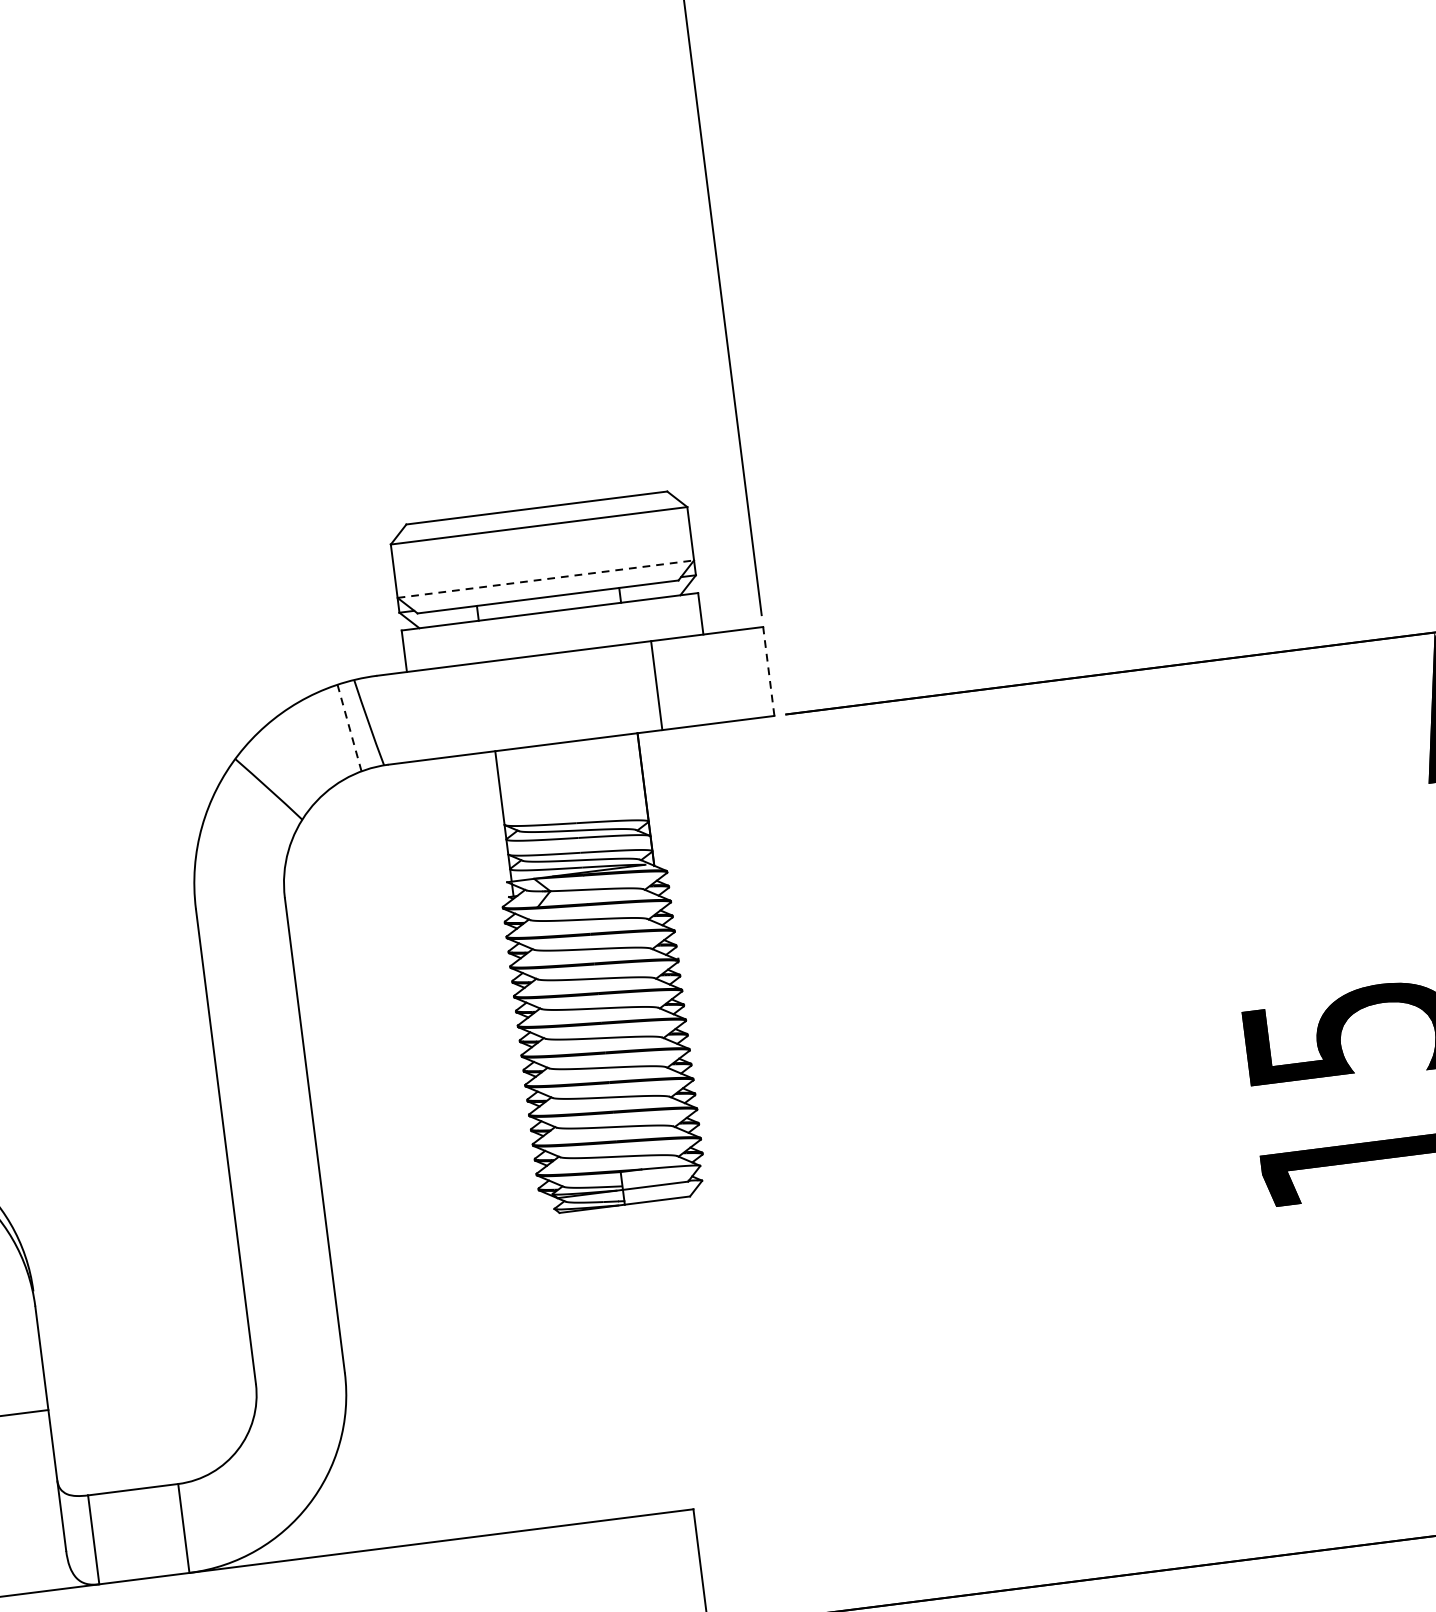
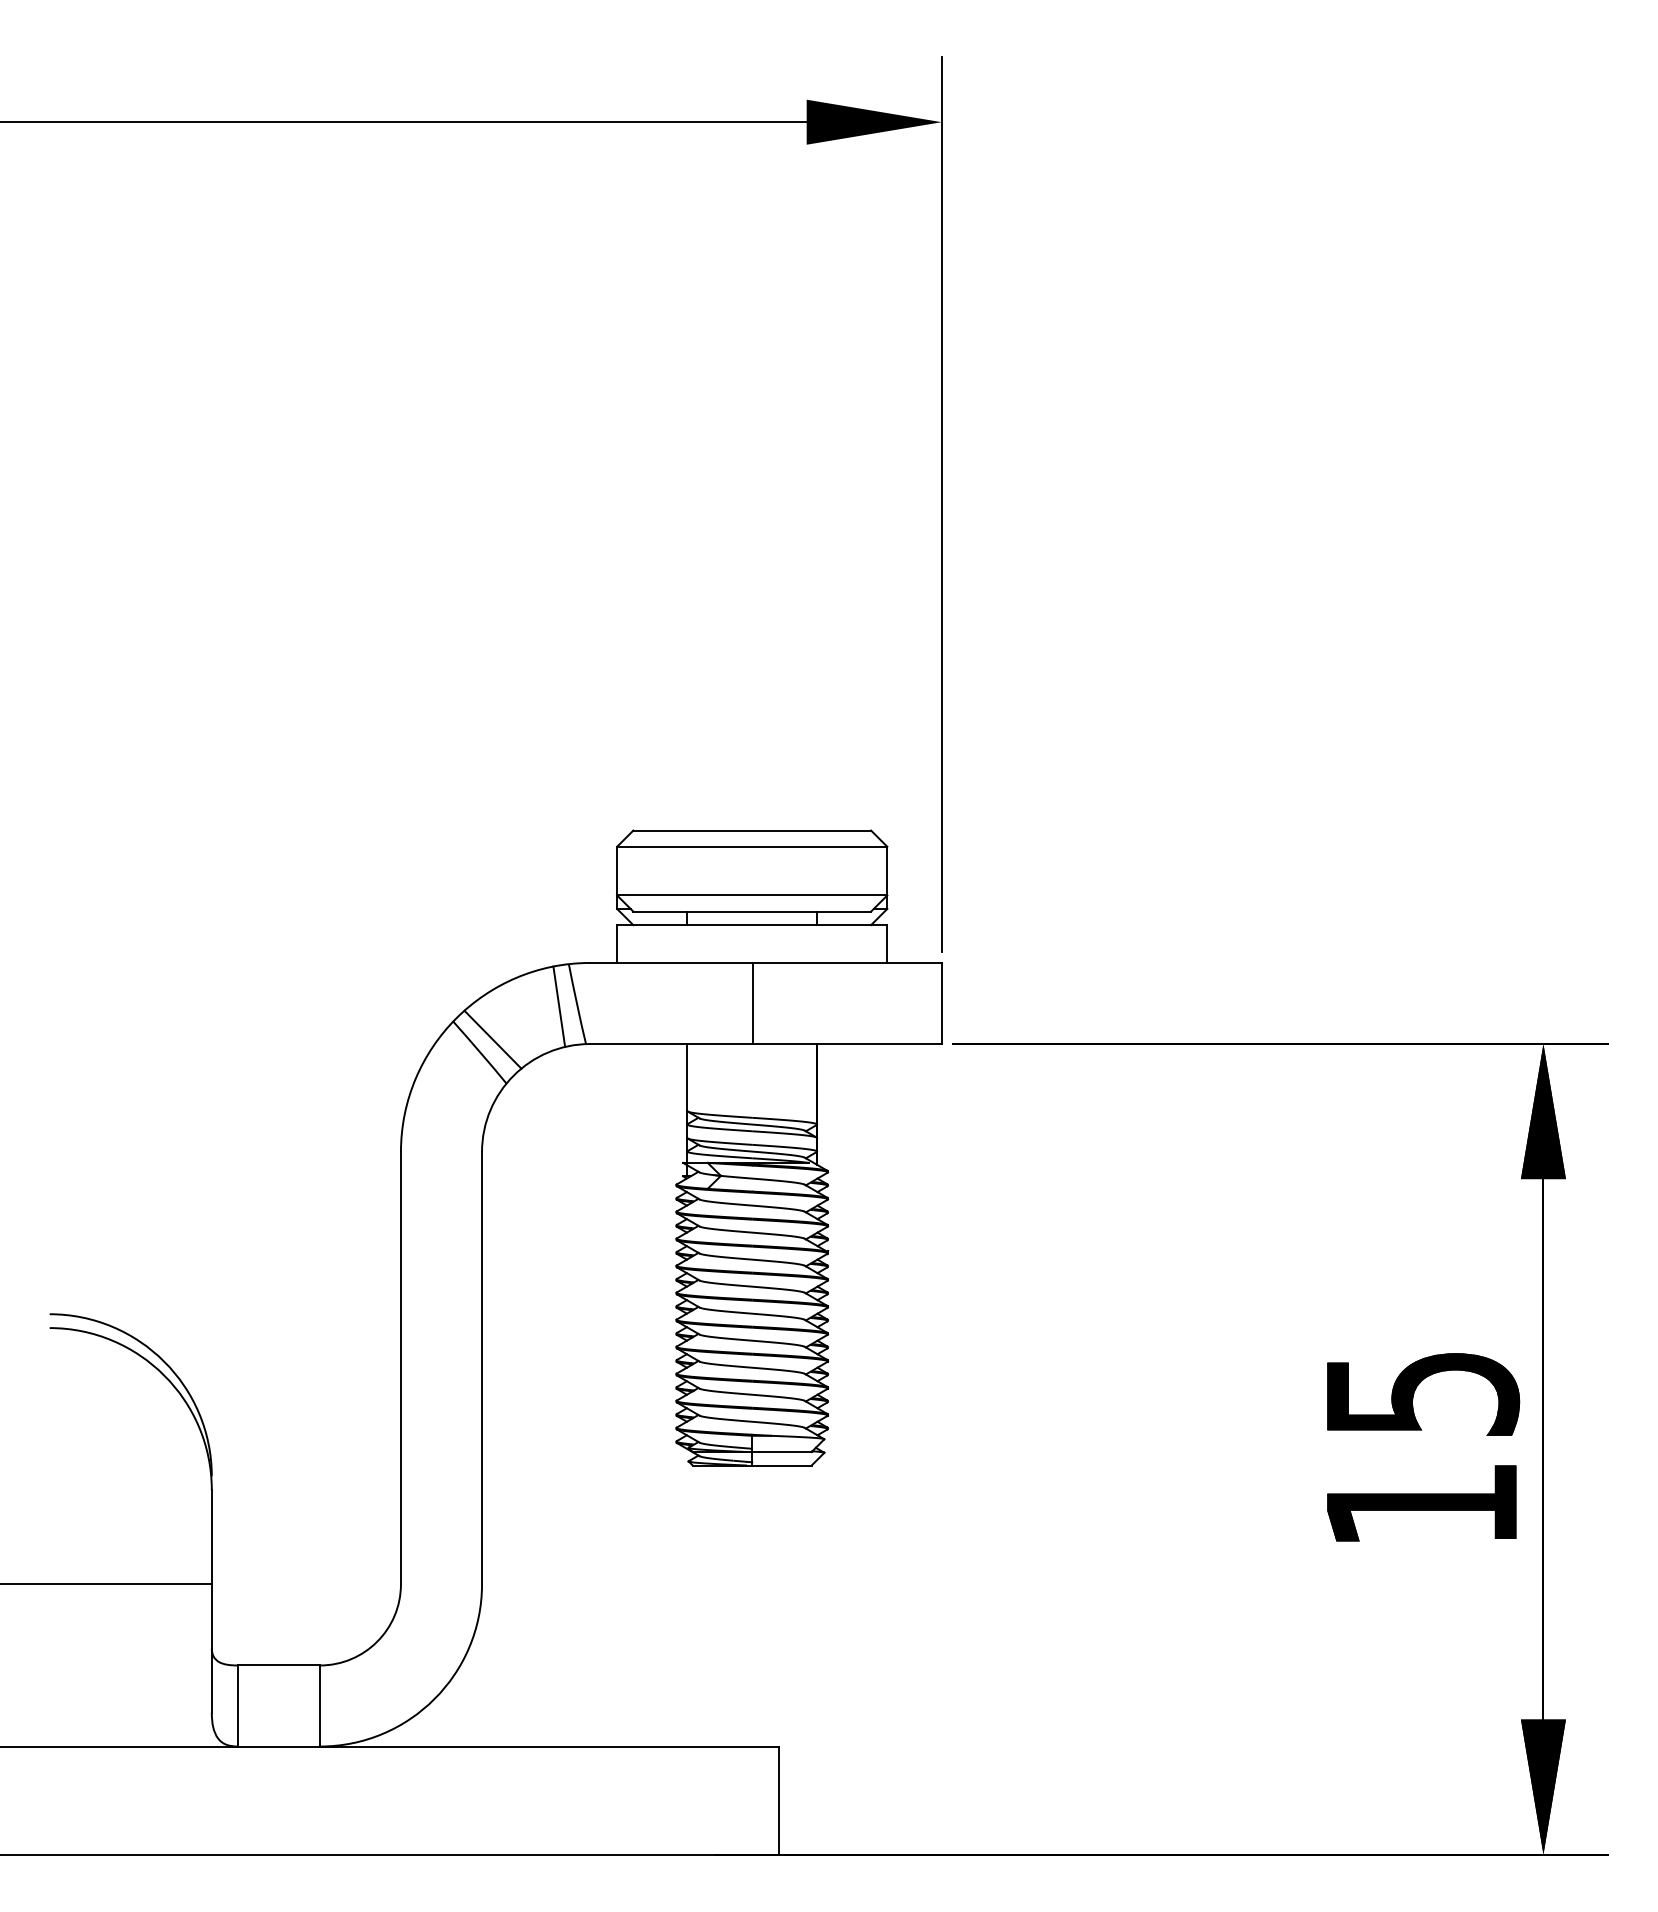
line: (546, 579) -> (752, 895), dashed -> solid
line: (768, 671) -> (941, 1003), dashed -> solid
line: (656, 685) -> (752, 1003), moved
line: (349, 727) -> (559, 1006), dashed -> solid
line: (280, 773) -> (492, 1039), added

